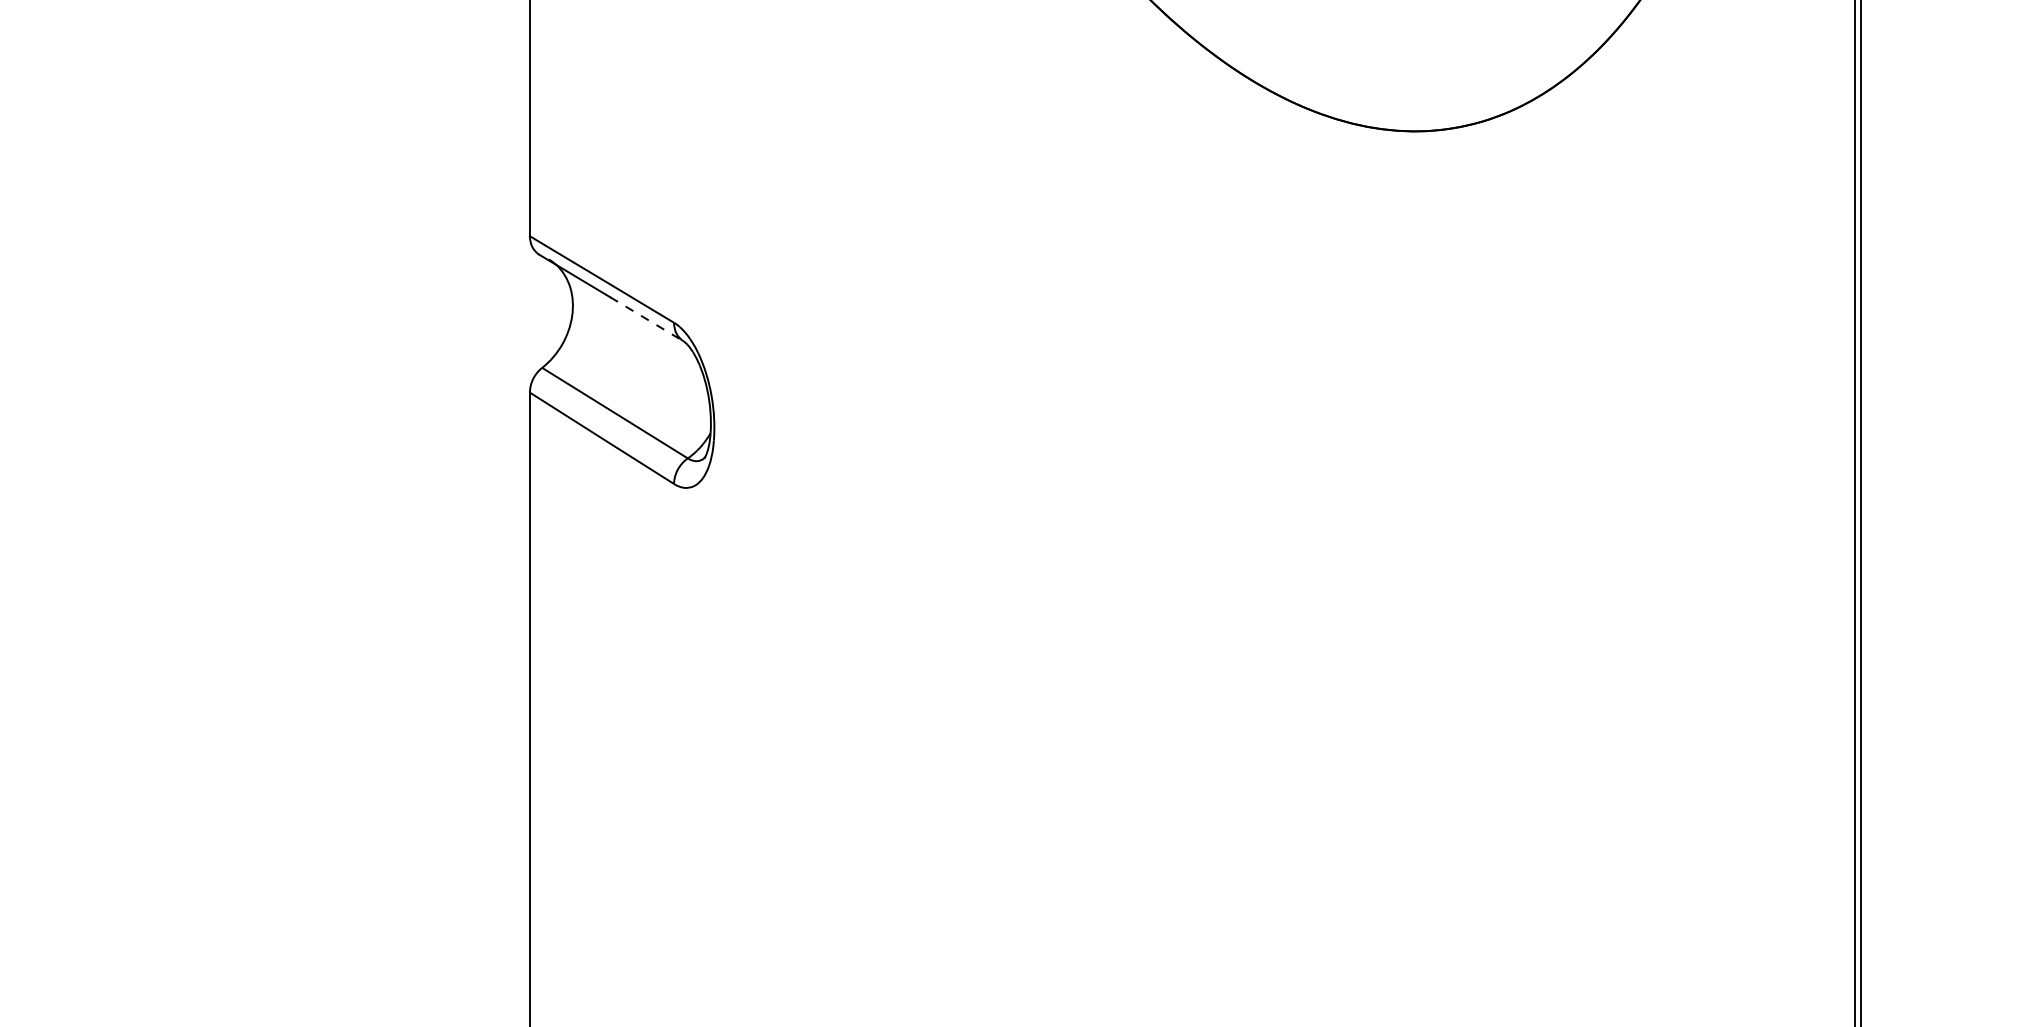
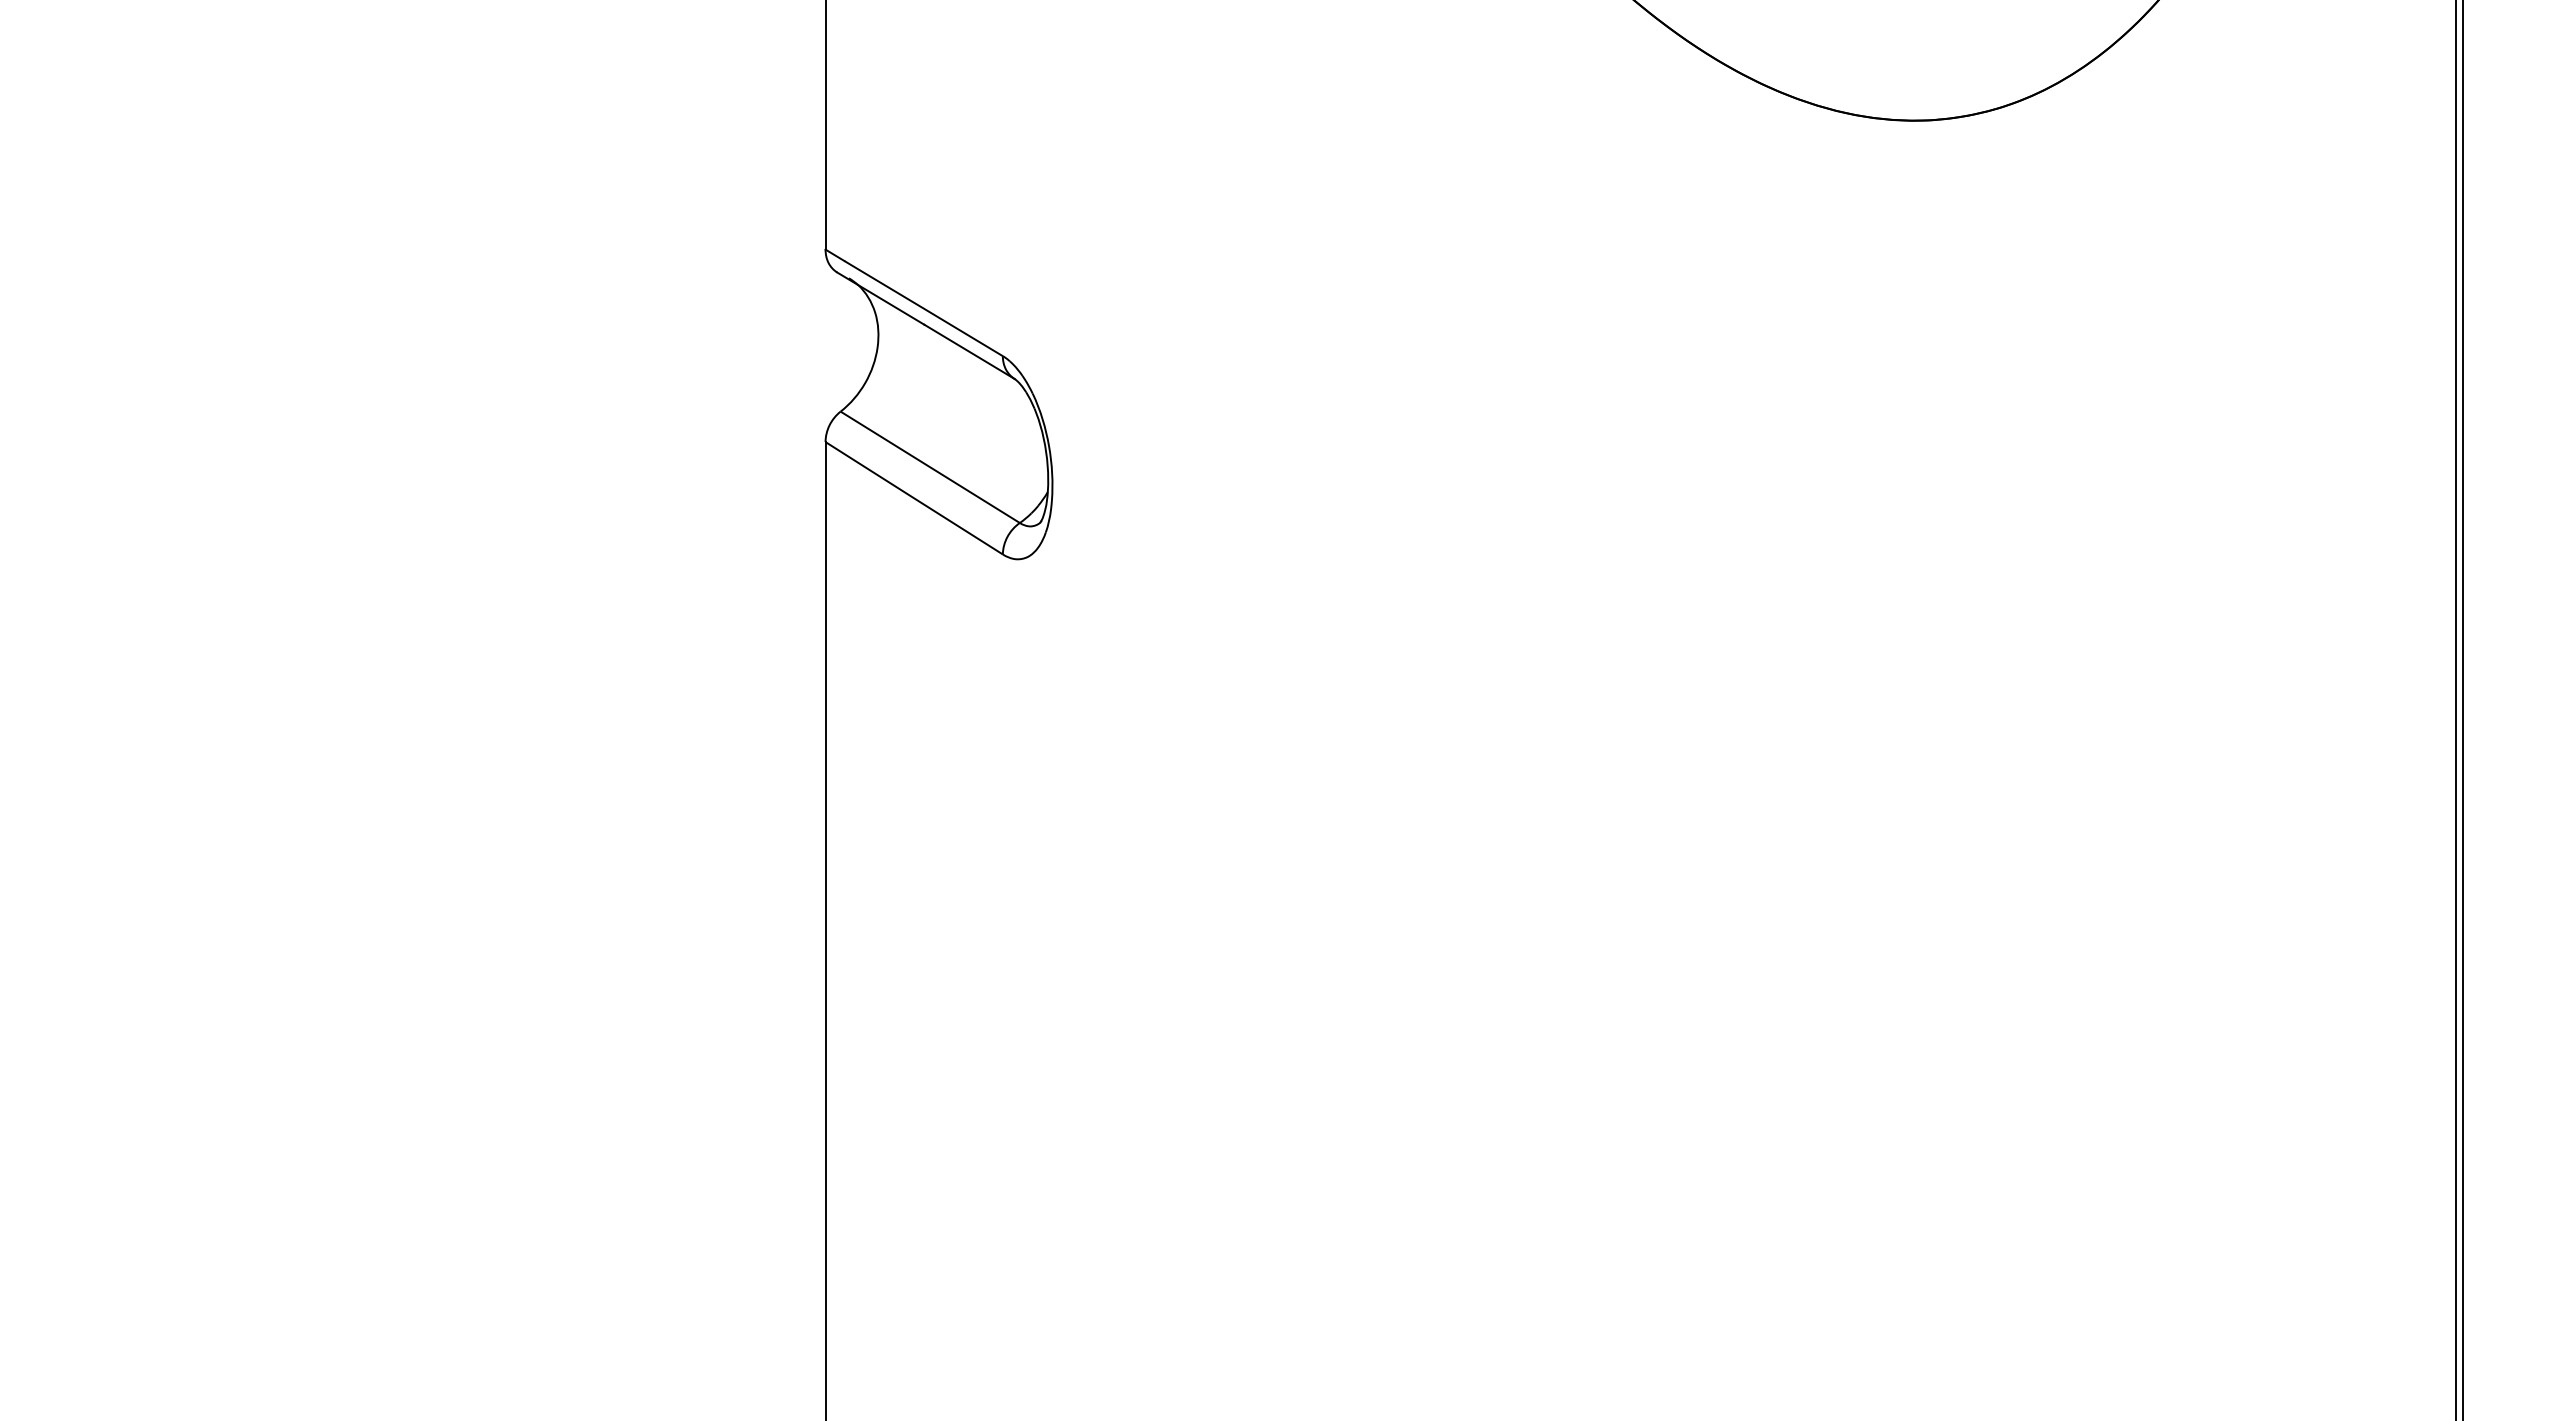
line: (646, 319) -> (969, 351), dashed -> solid

